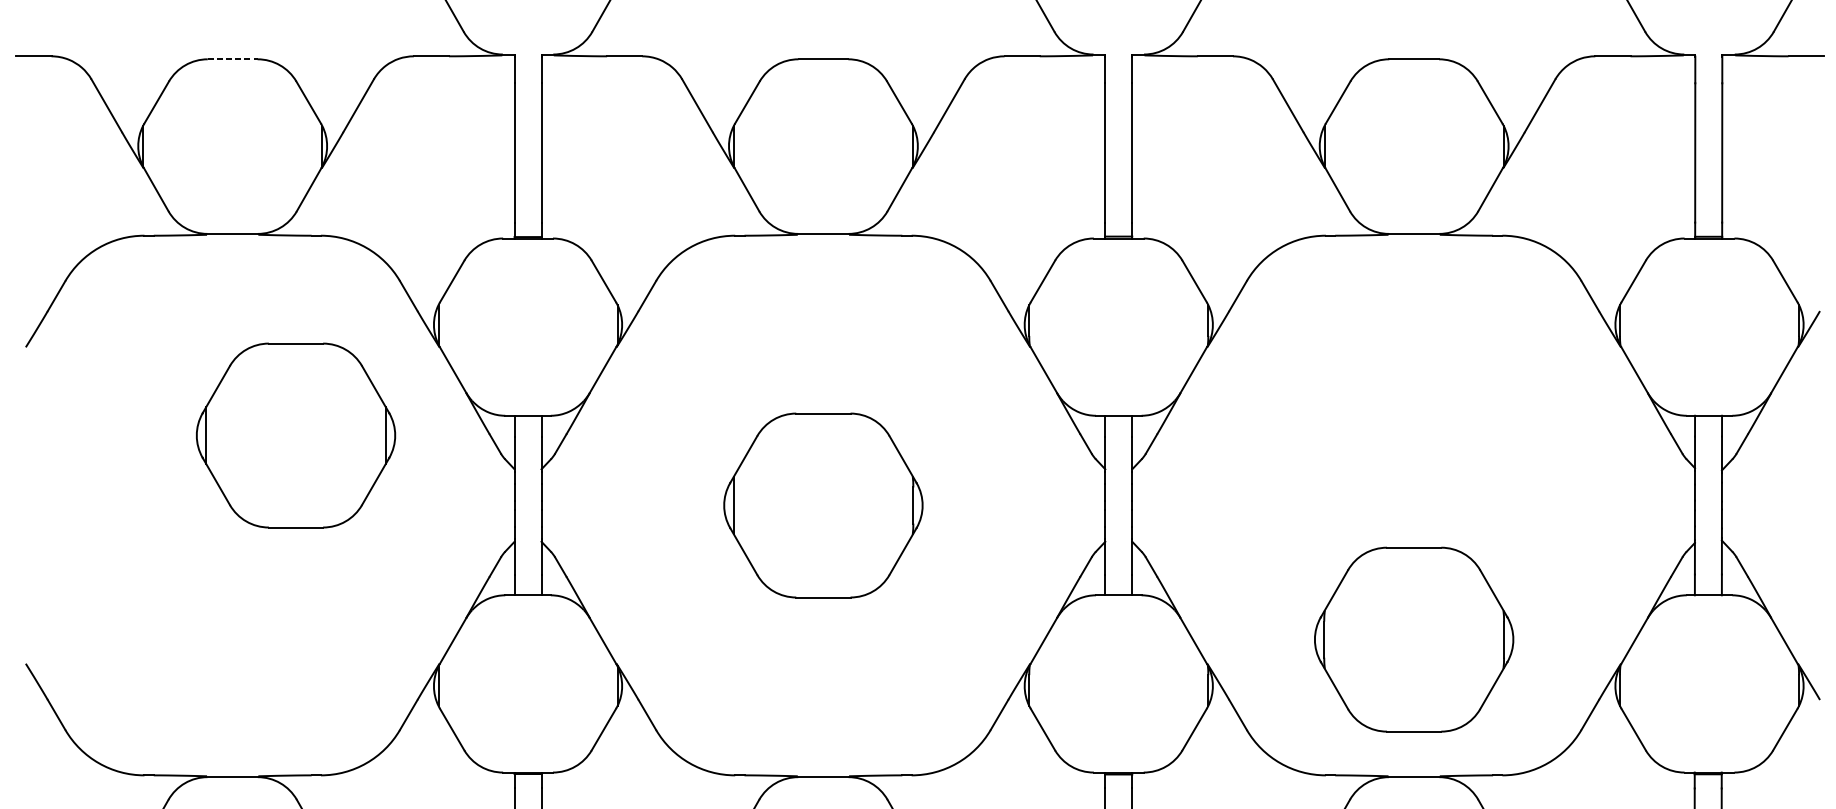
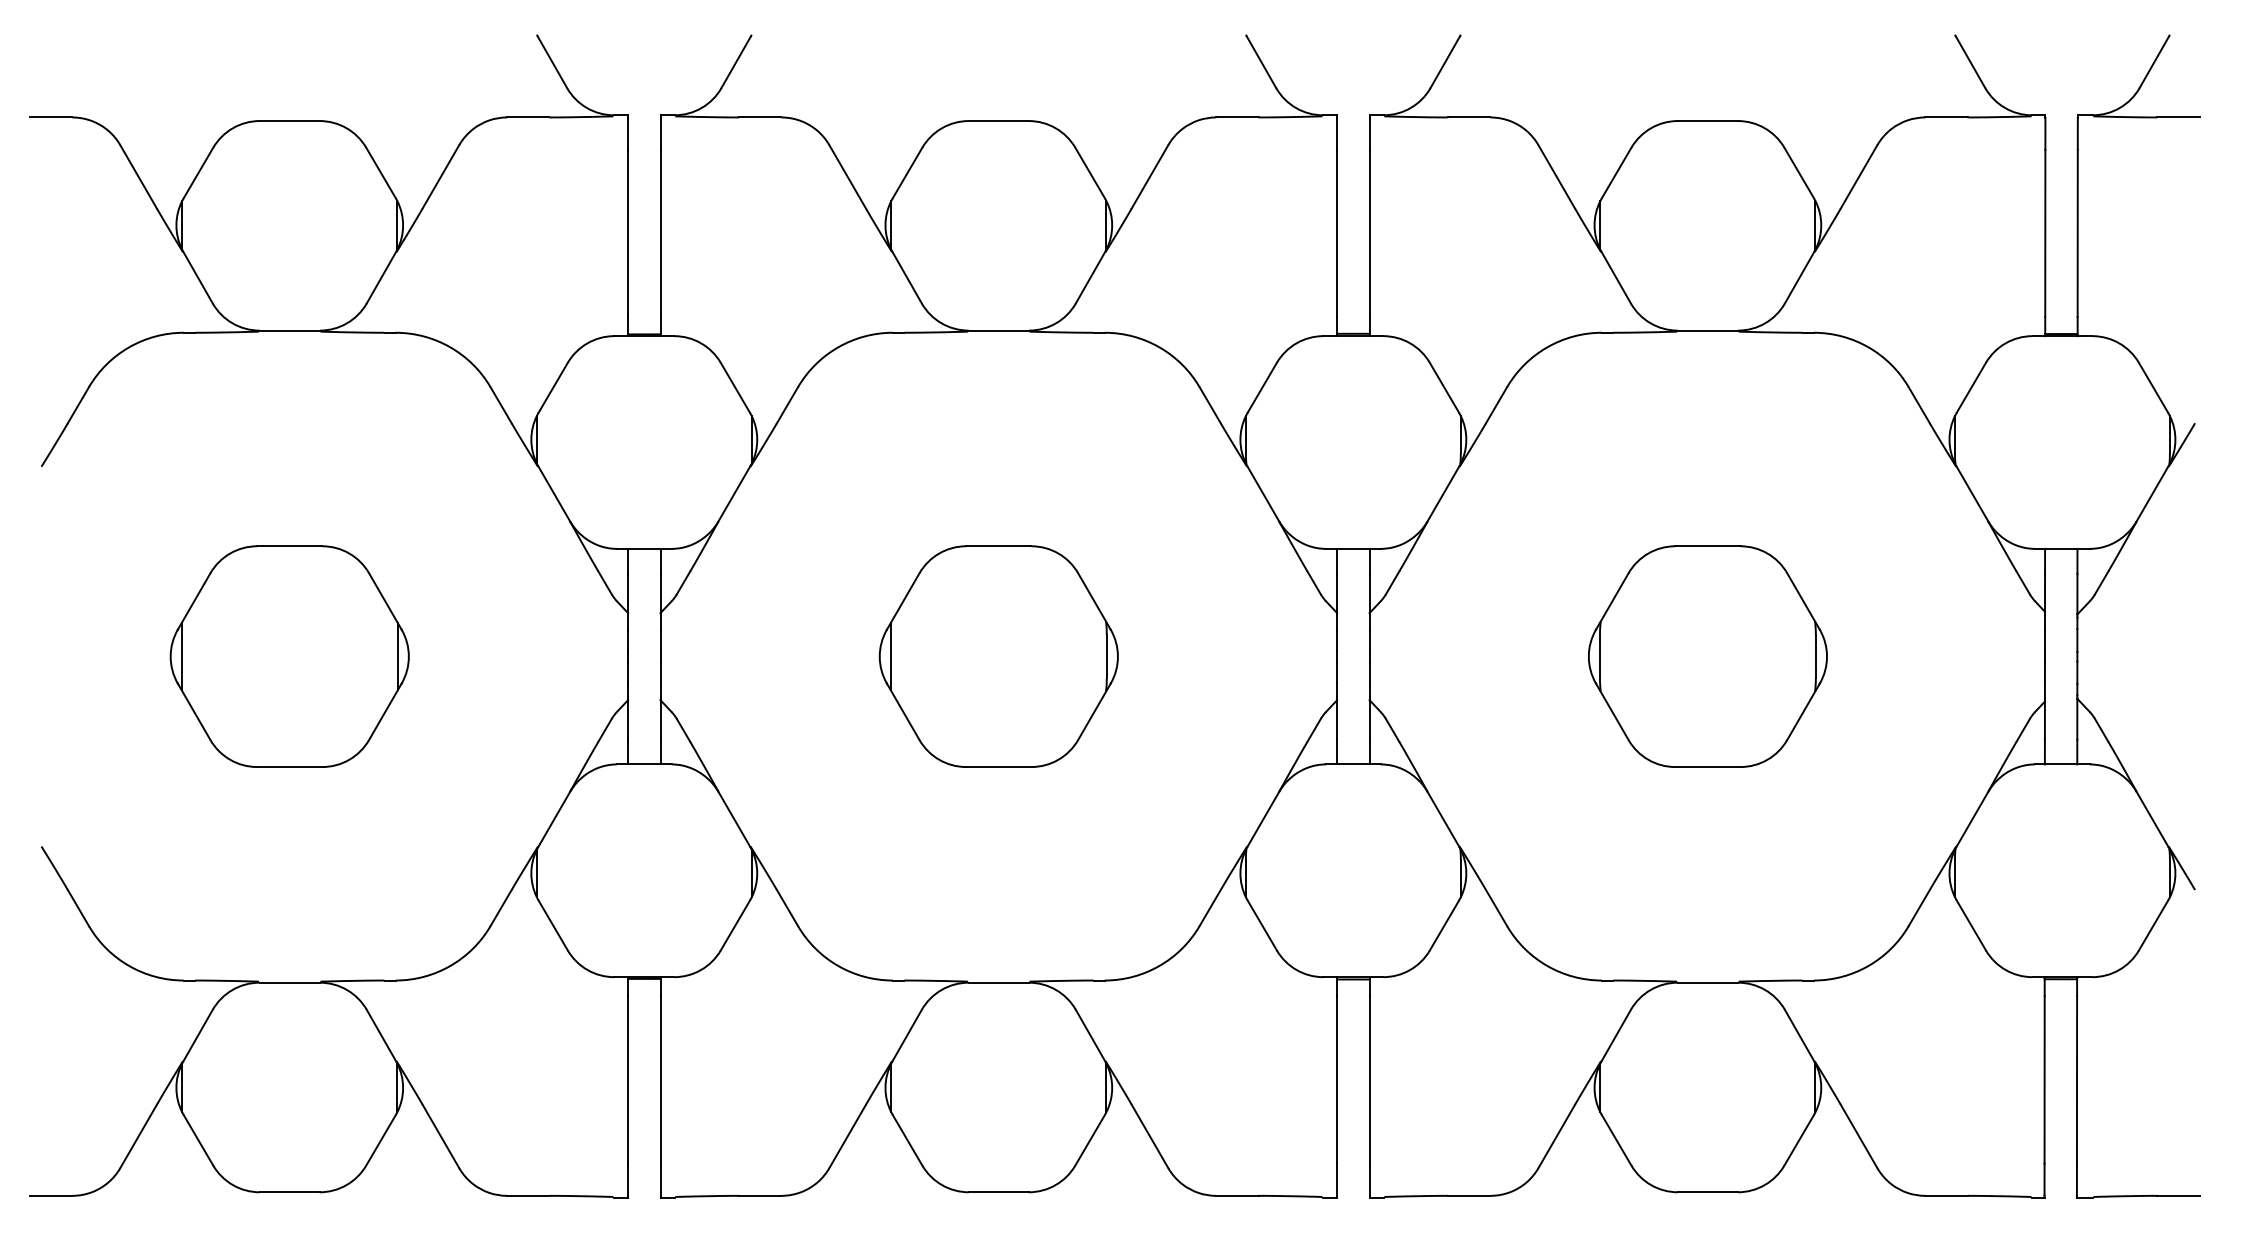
line: (232, 59) -> (289, 121), dashed -> solid
part: (295, 435) -> (289, 656), moved
part: (1413, 639) -> (1707, 656), moved

